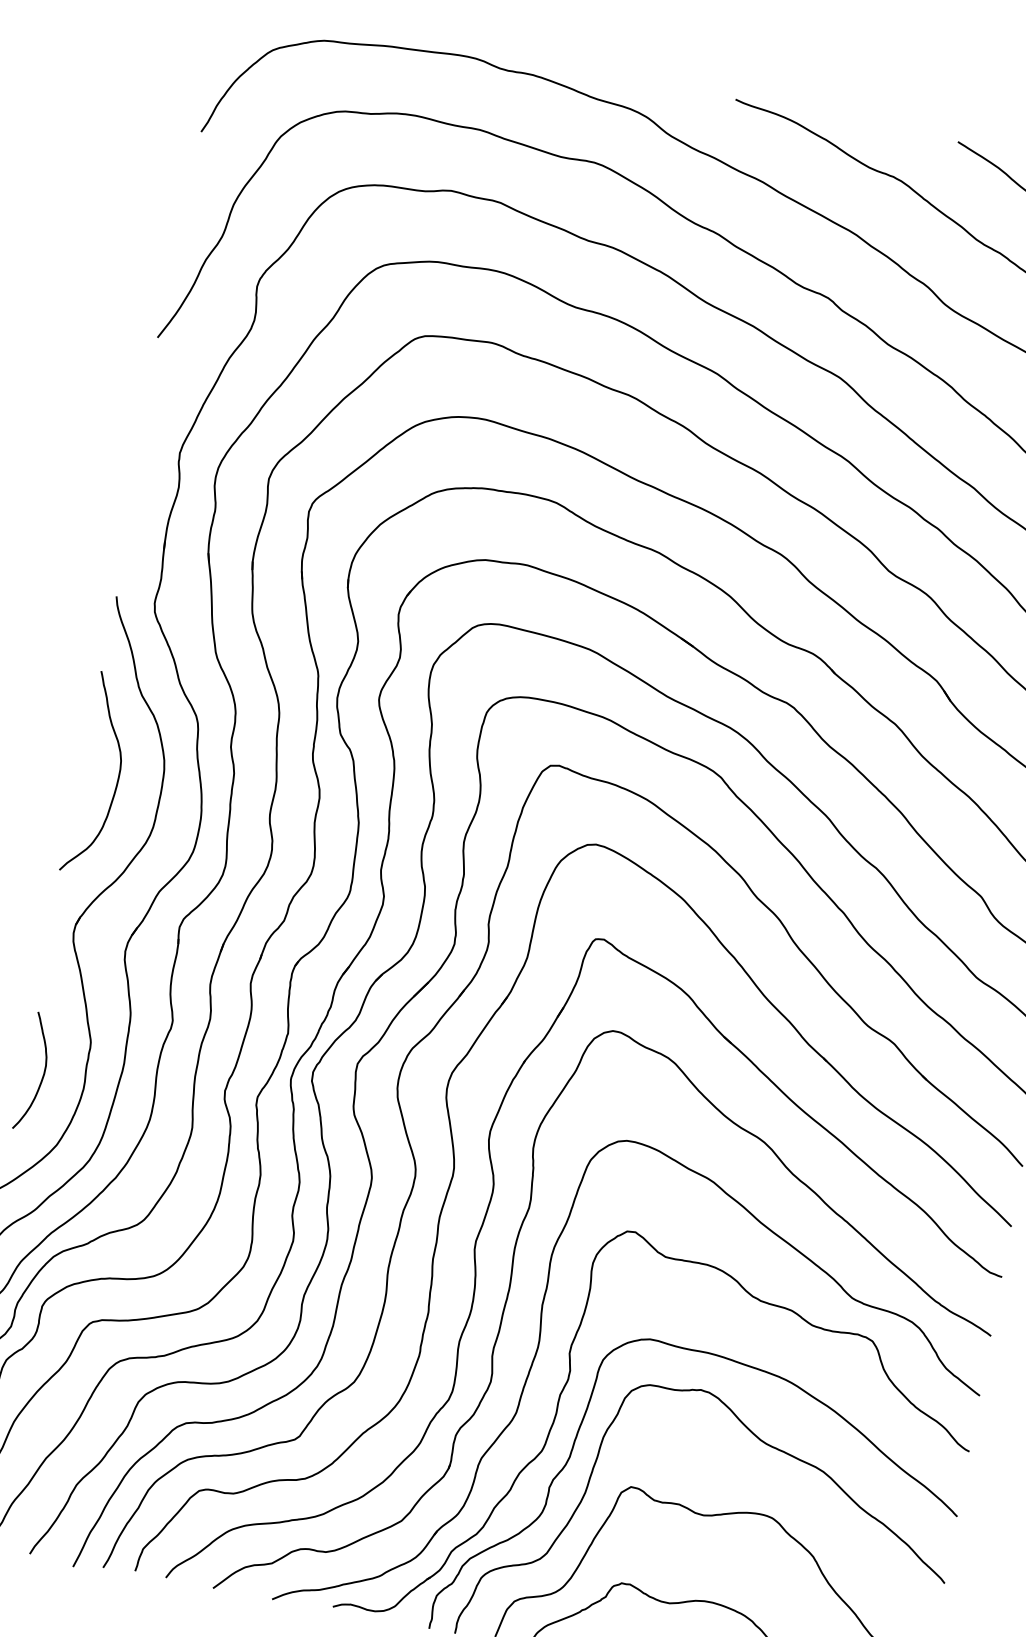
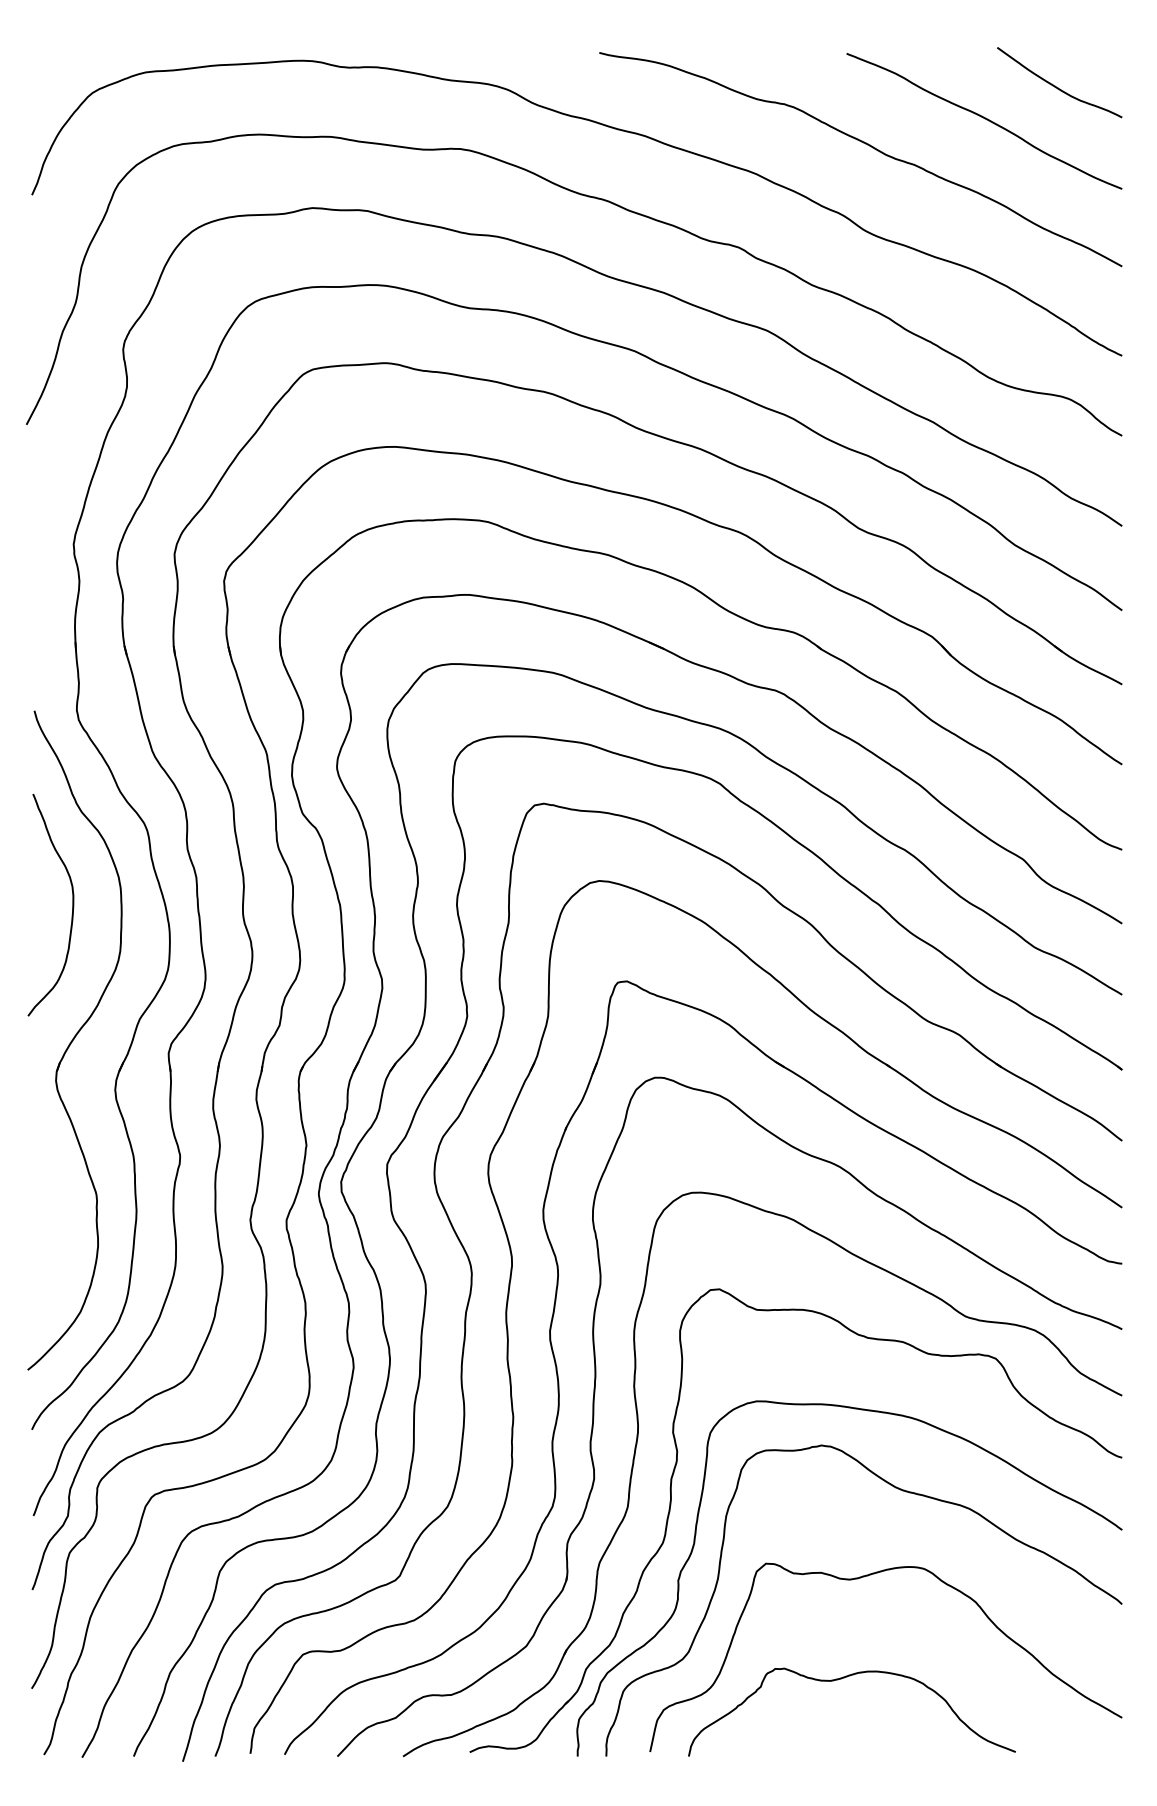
curve: (43, 1073) -> (51, 1237), removed

